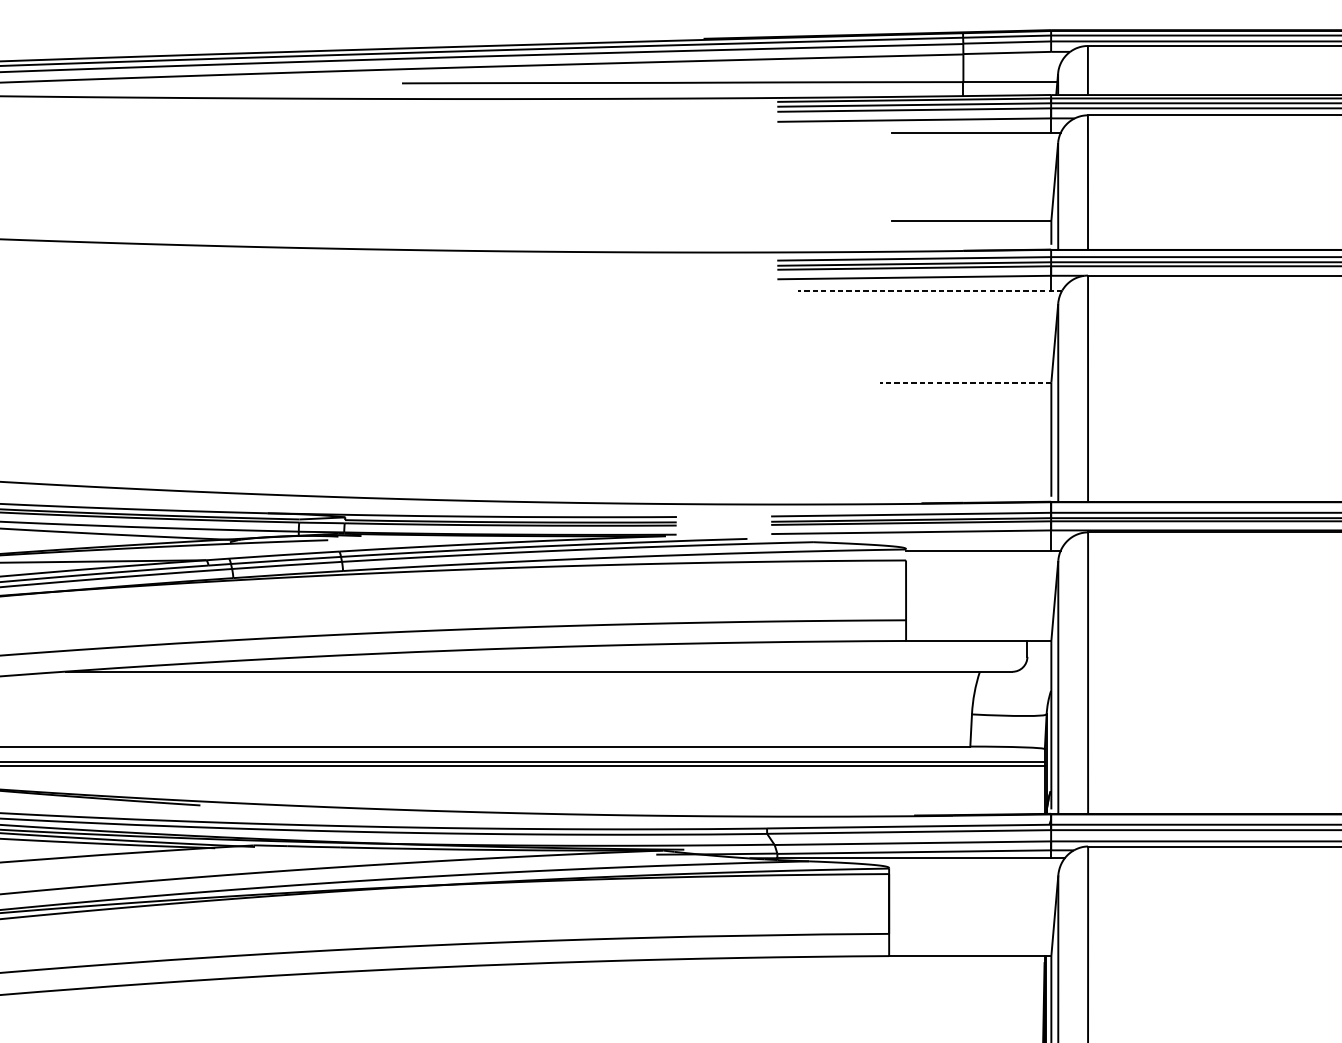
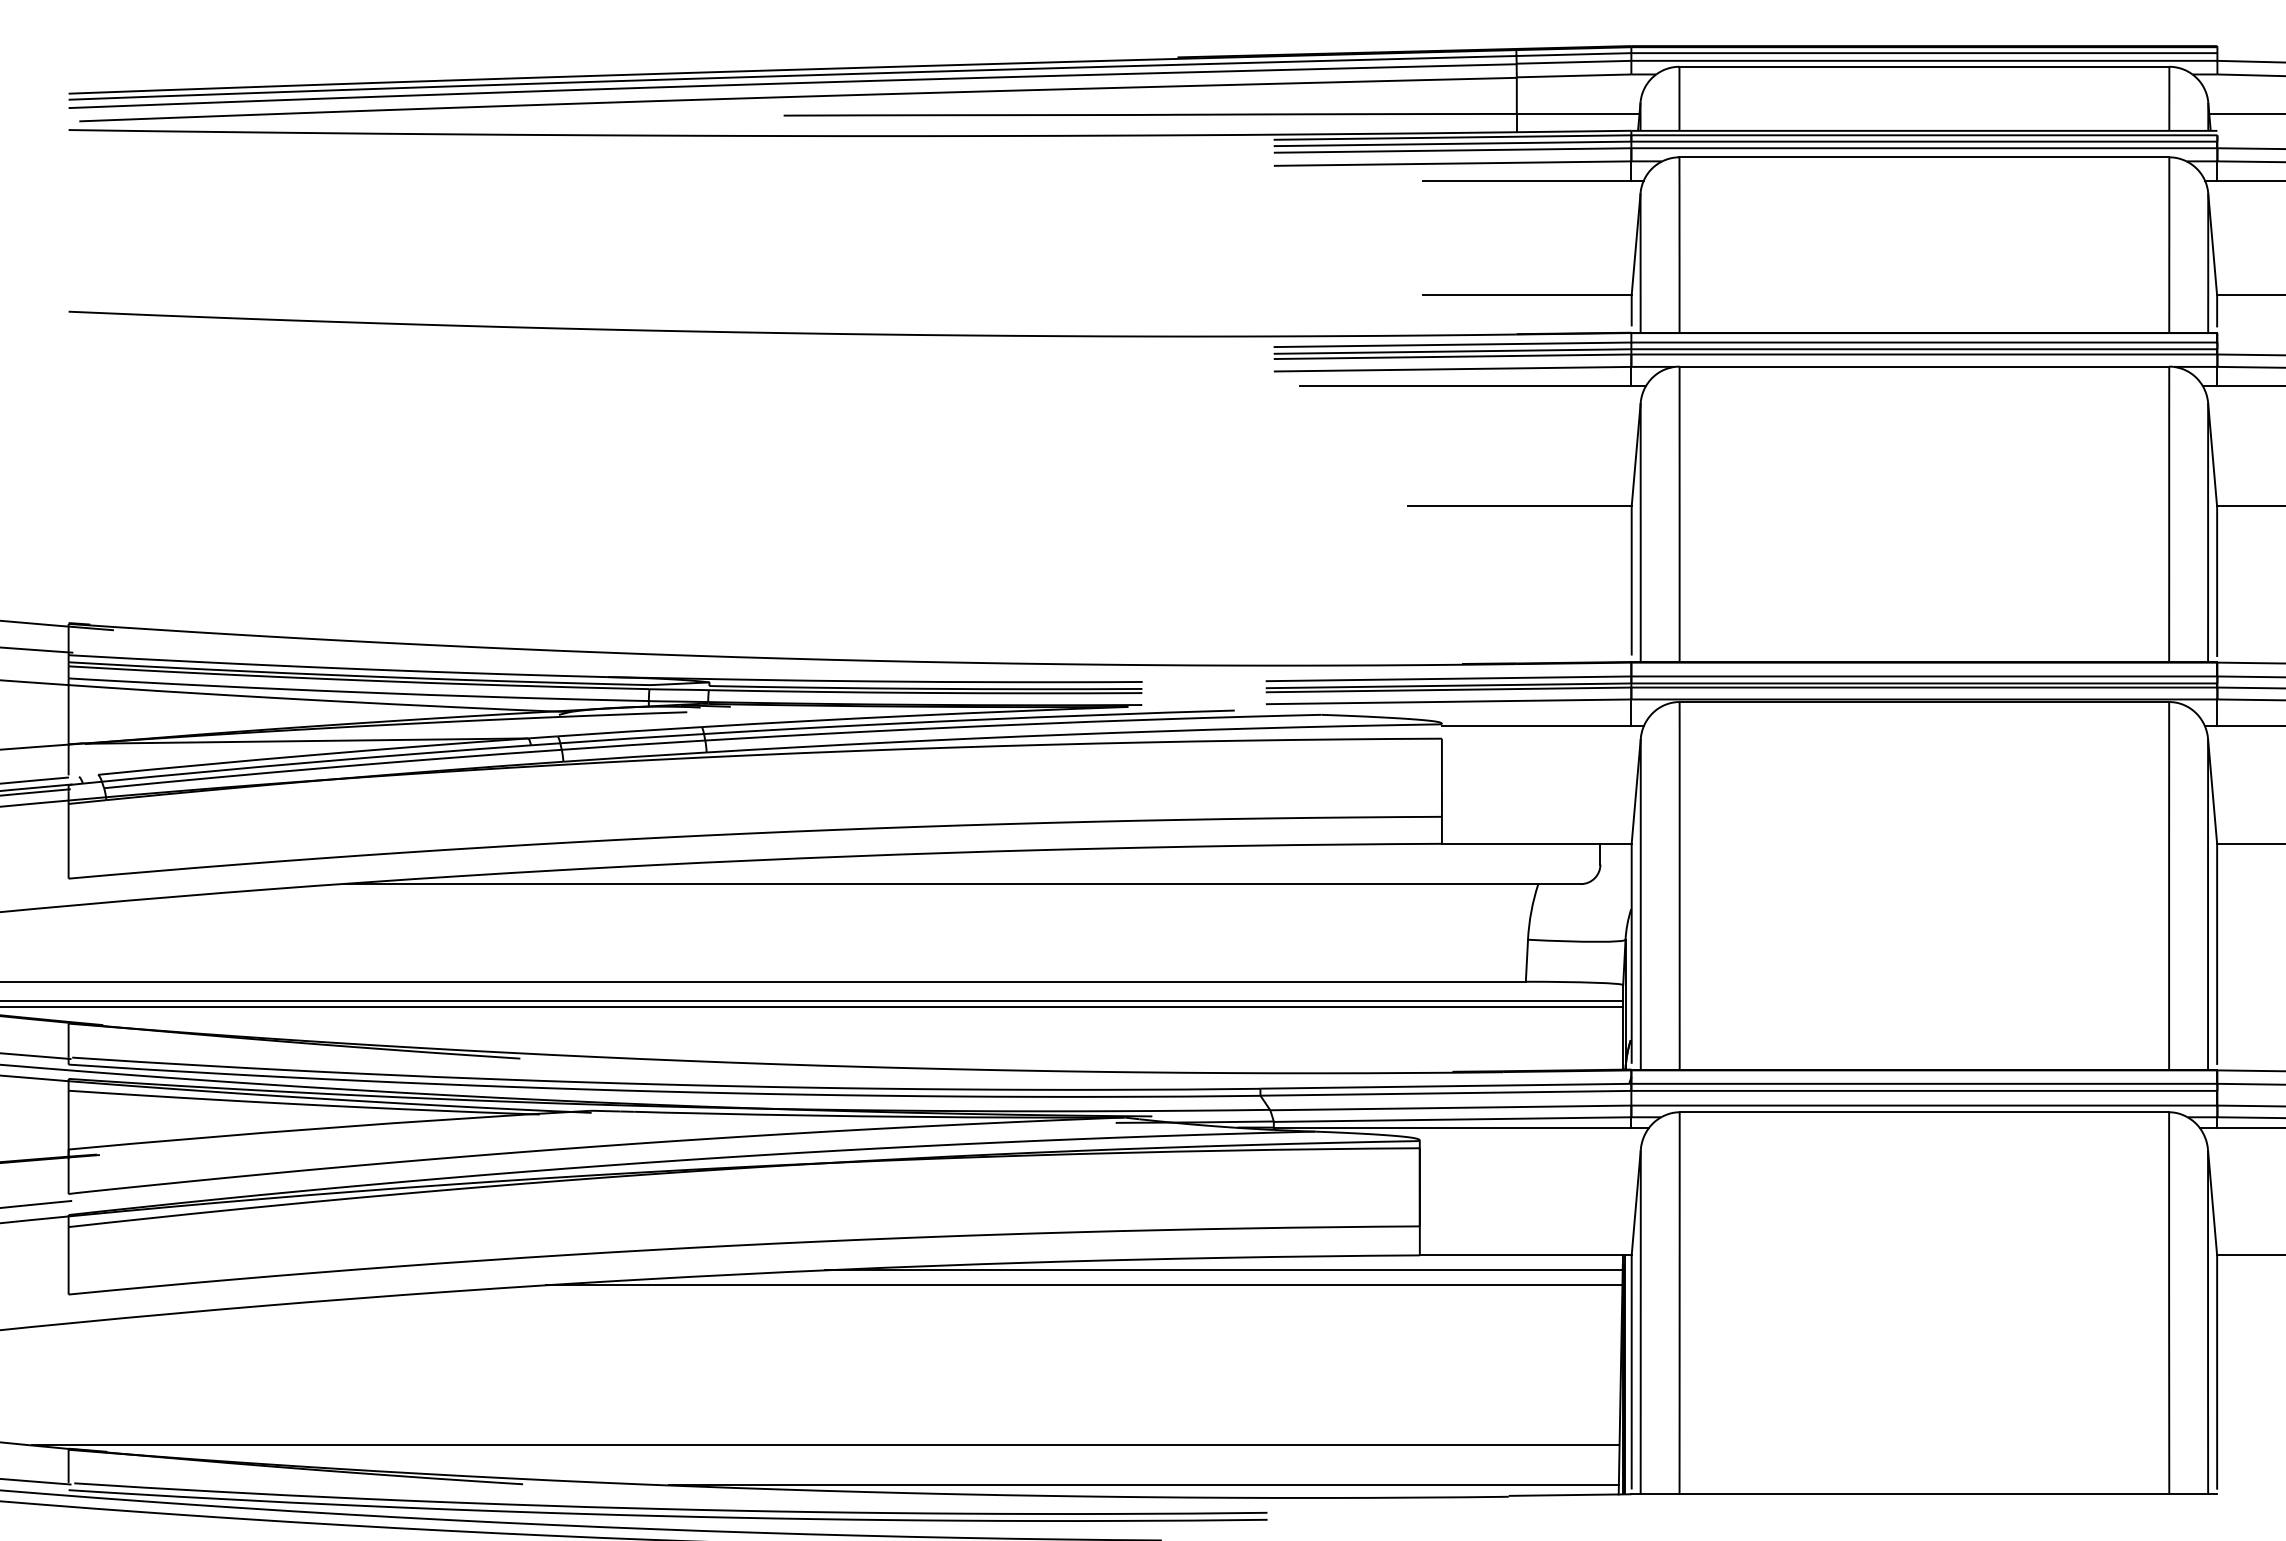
line: (930, 290) -> (1473, 386), dashed -> solid
line: (965, 382) -> (1519, 506), dashed -> solid
line: (738, 967) -> (1223, 1270), added
line: (632, 979) -> (1084, 1285), added

